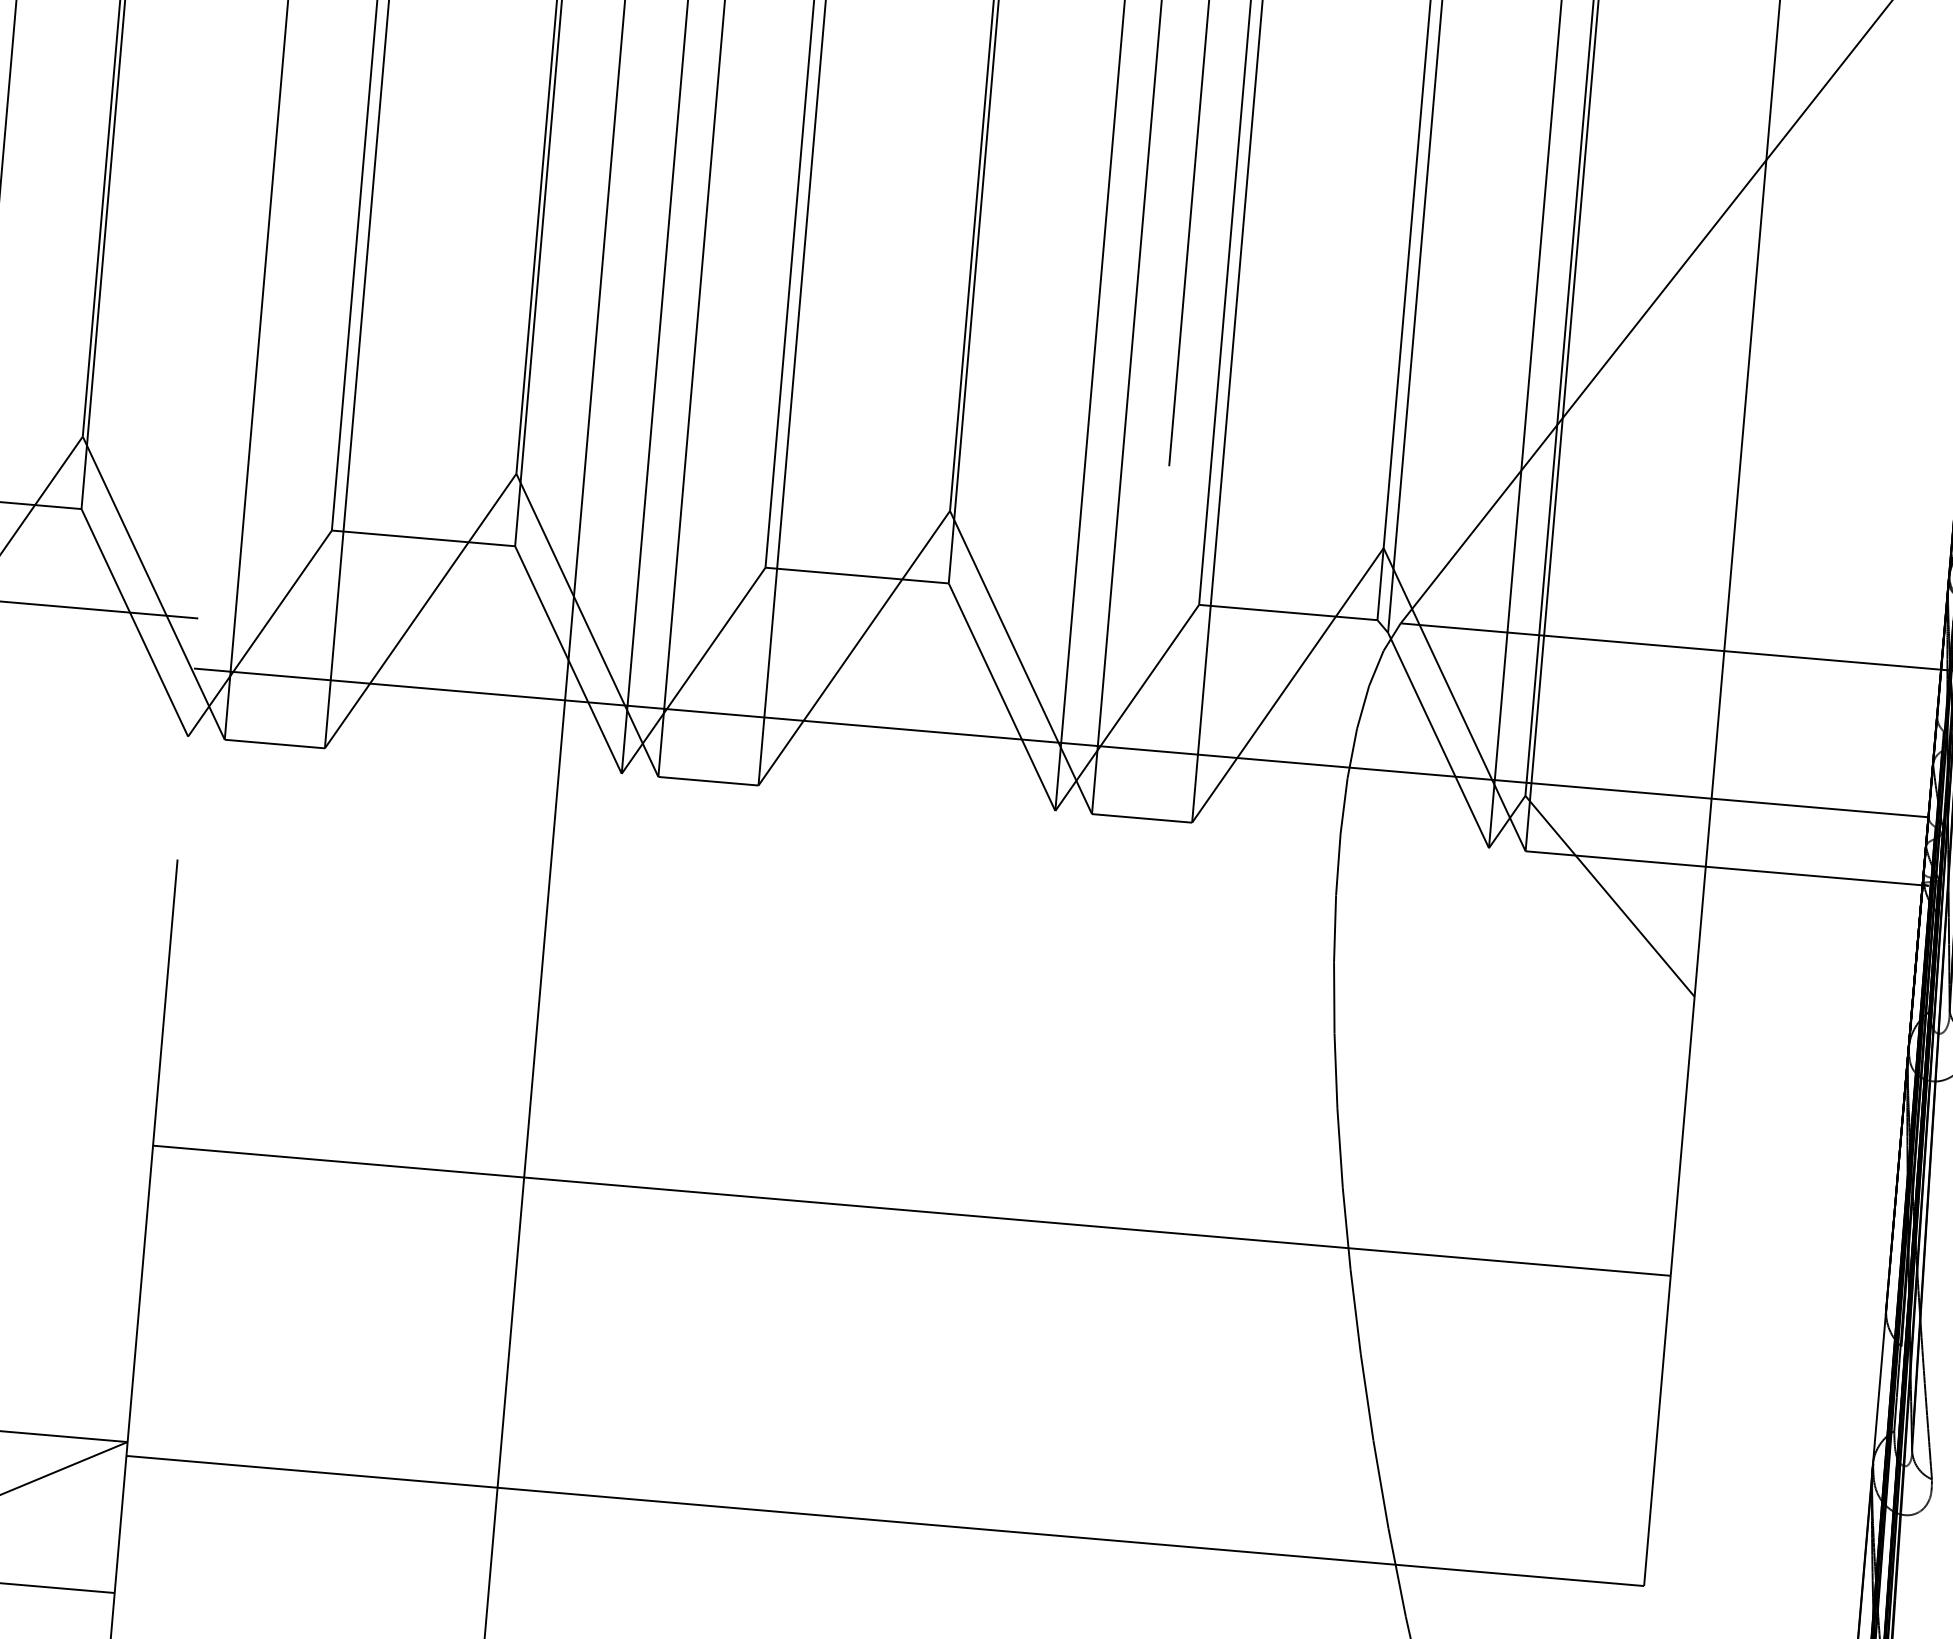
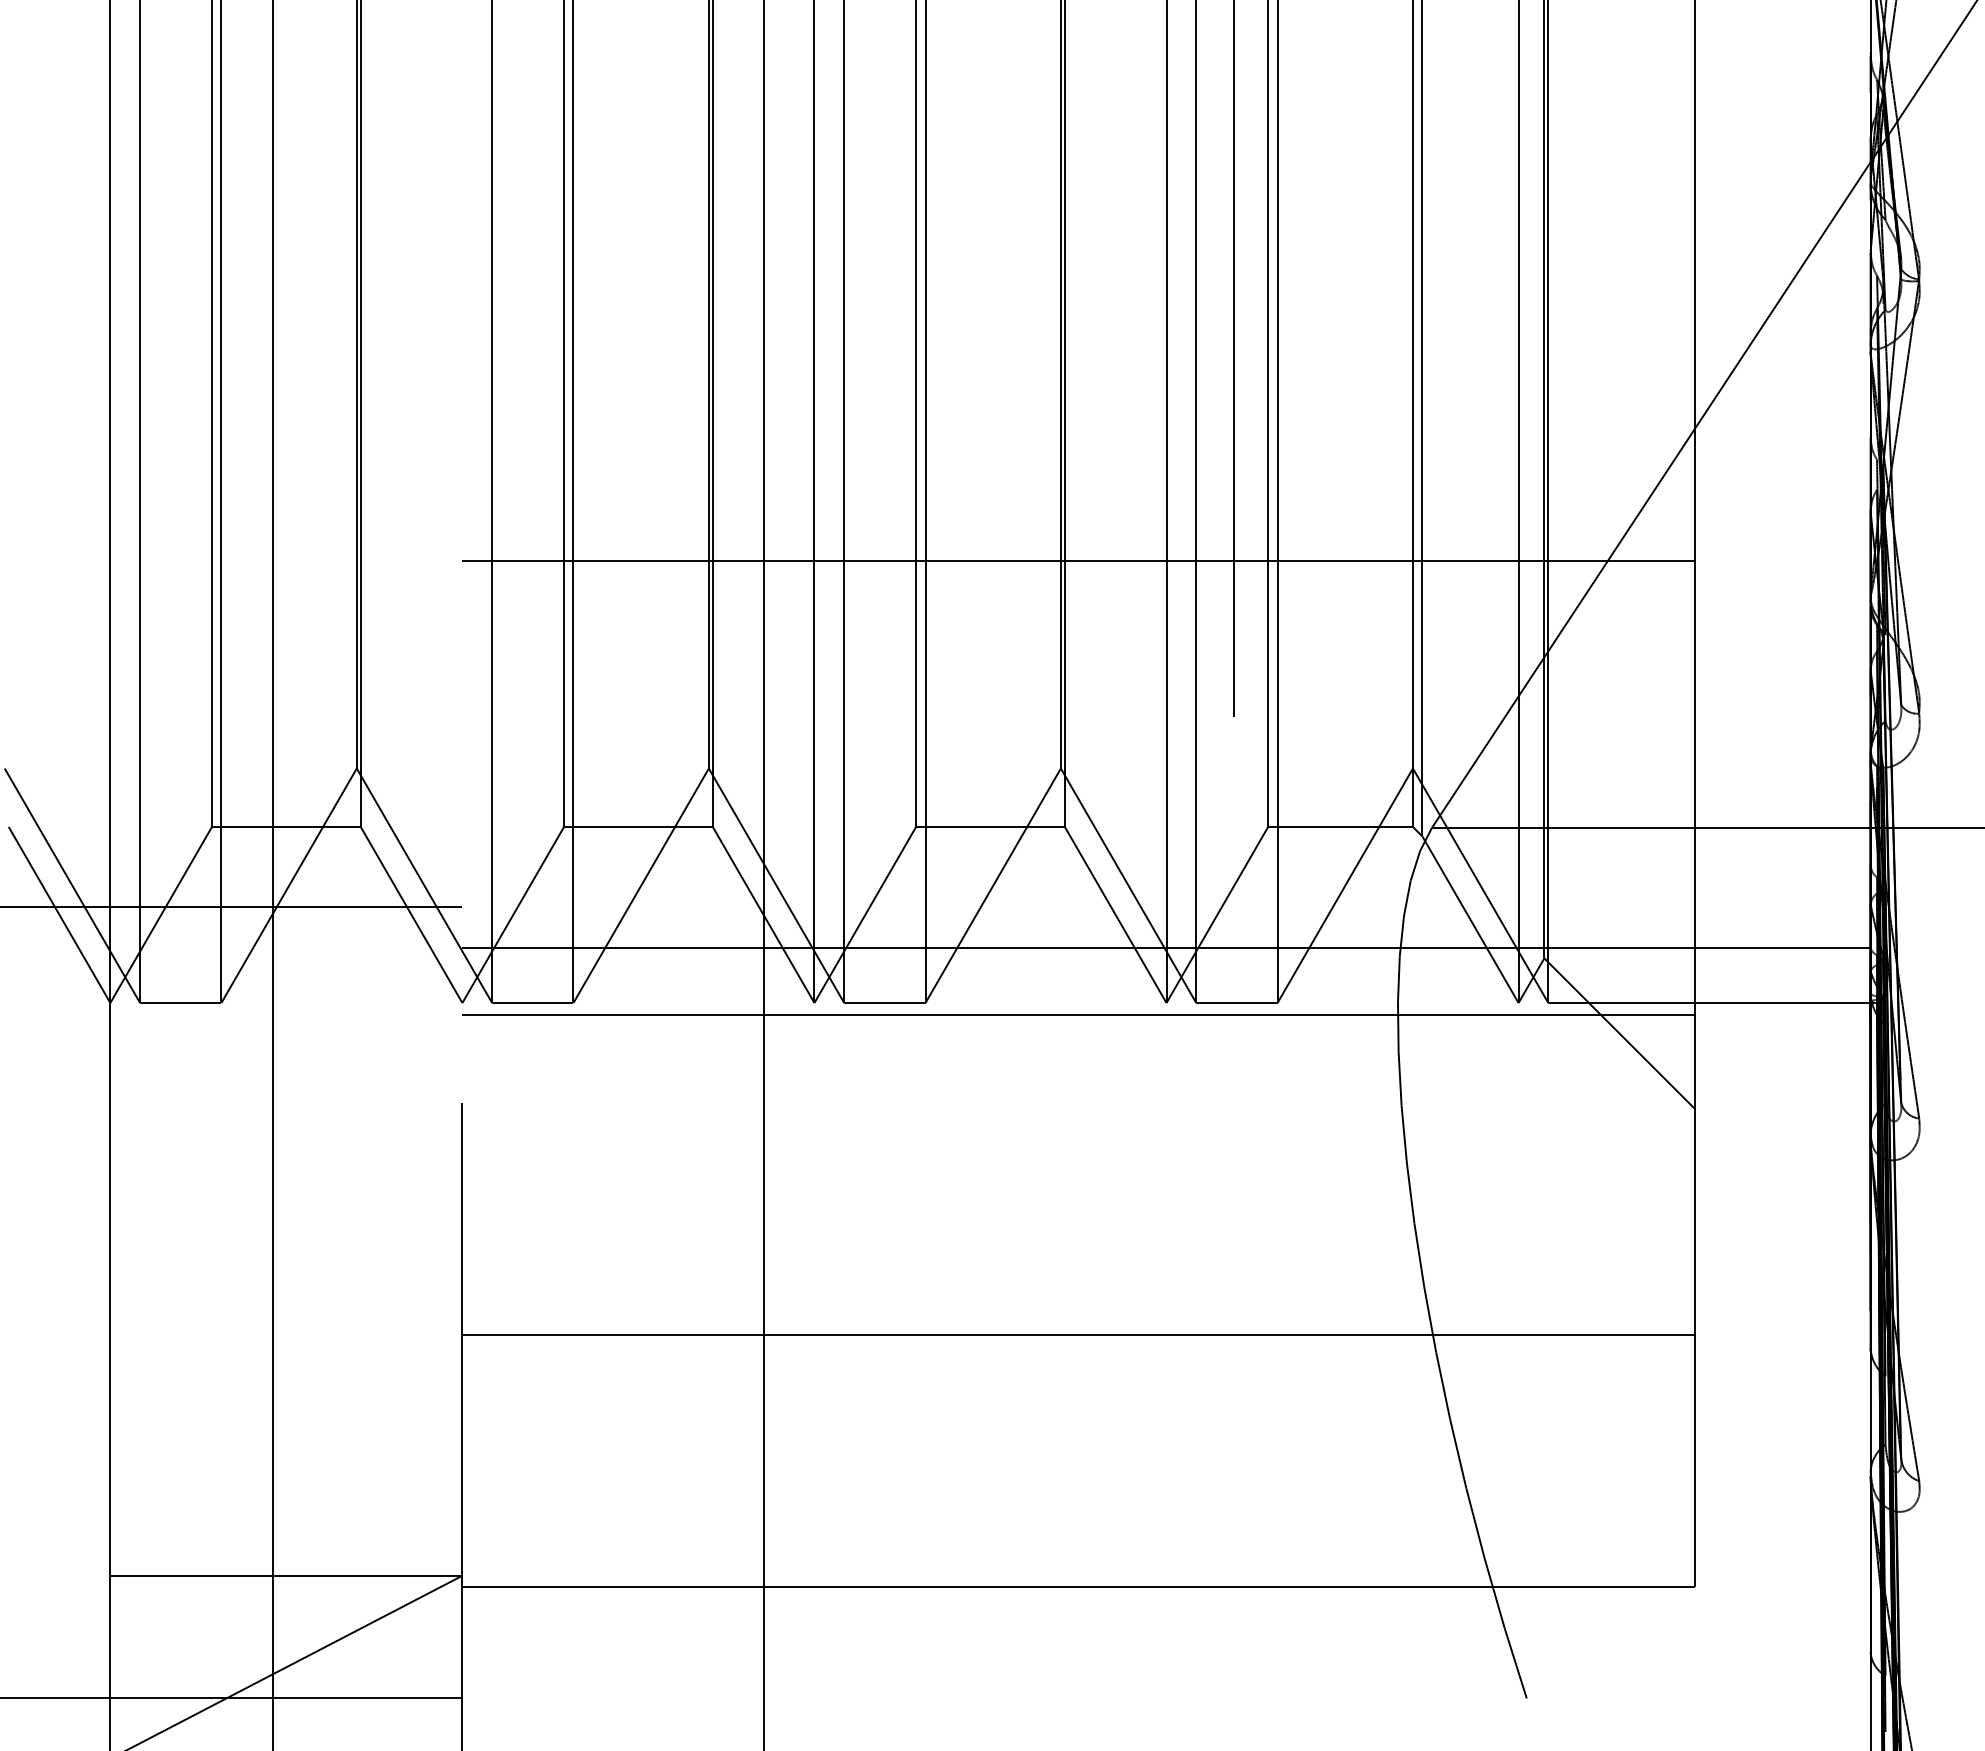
line: (993, 257) -> (1078, 561), added
line: (945, 815) -> (1078, 1014), added

